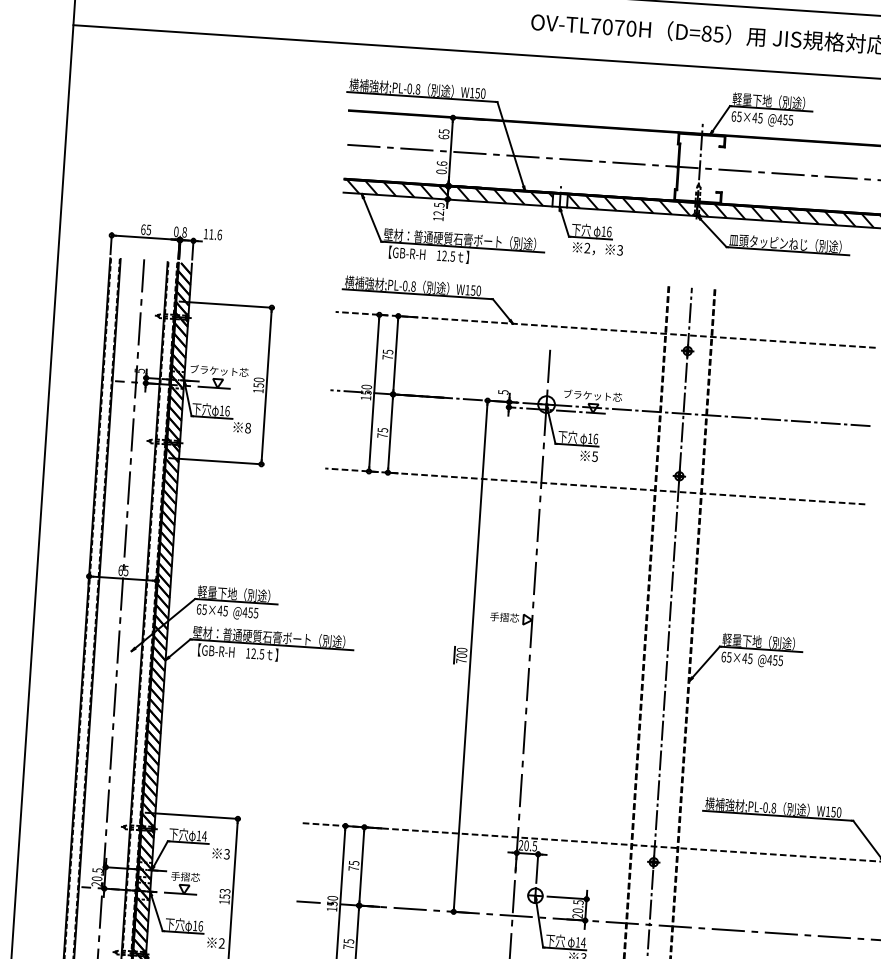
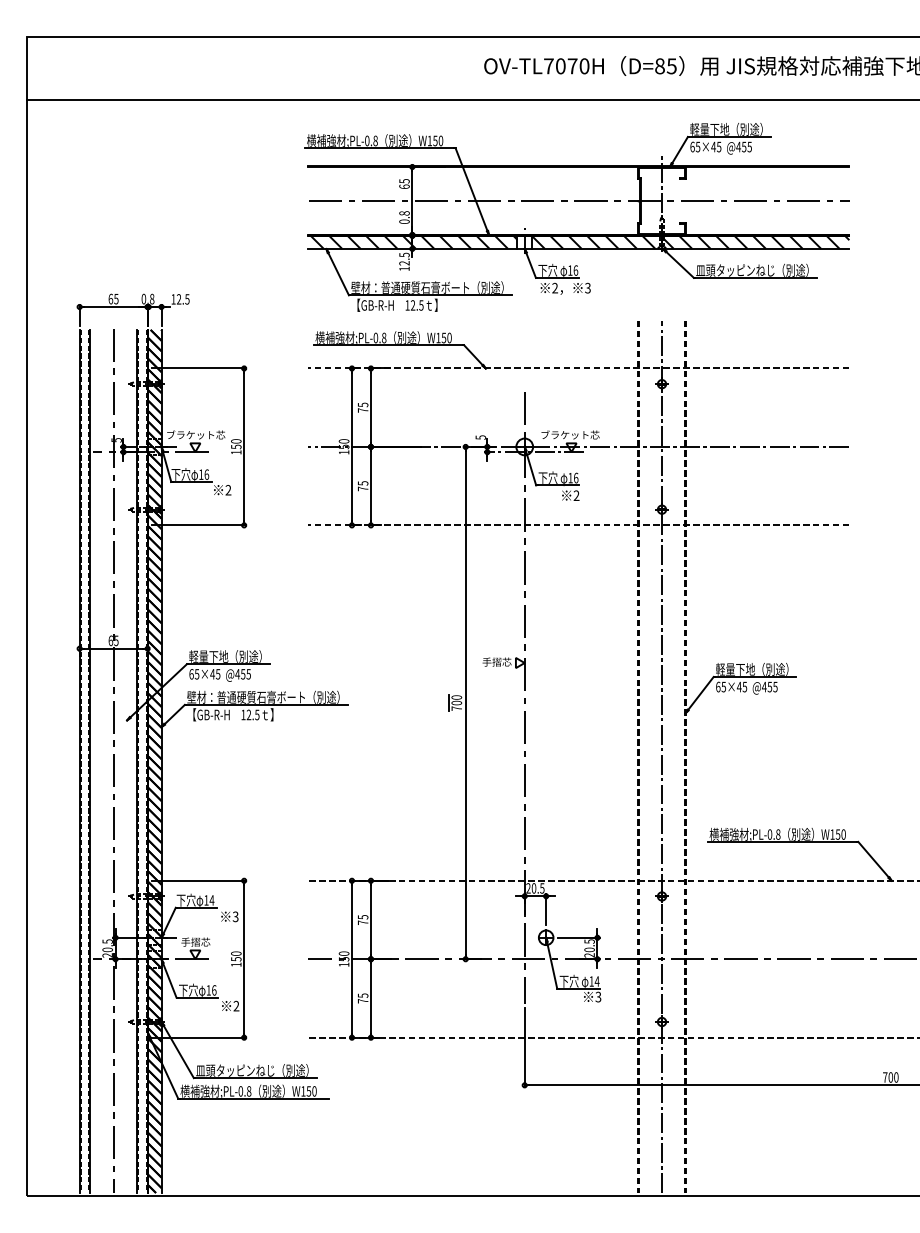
text: (442, 163) -> (404, 213), 0.6 -> 0.8
text: (214, 234) -> (182, 299), 11.6 -> 12.5
text: (248, 428) -> (228, 490), 8 -> 2
text: (595, 456) -> (576, 495), 5 -> 2
text: (225, 890) -> (236, 953), 153 -> 150

